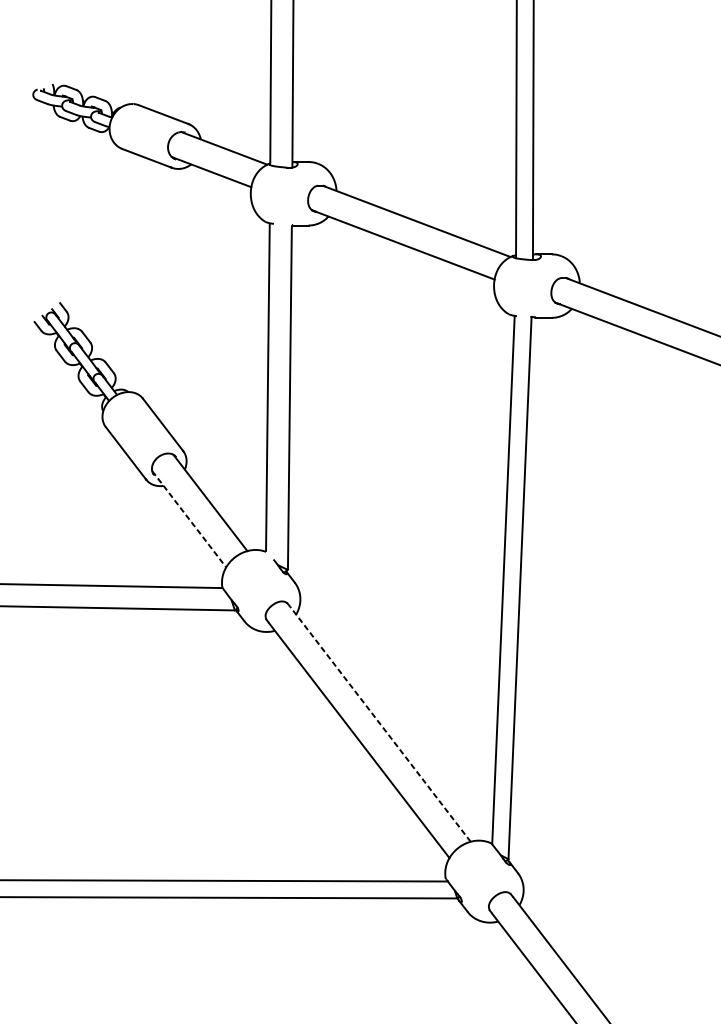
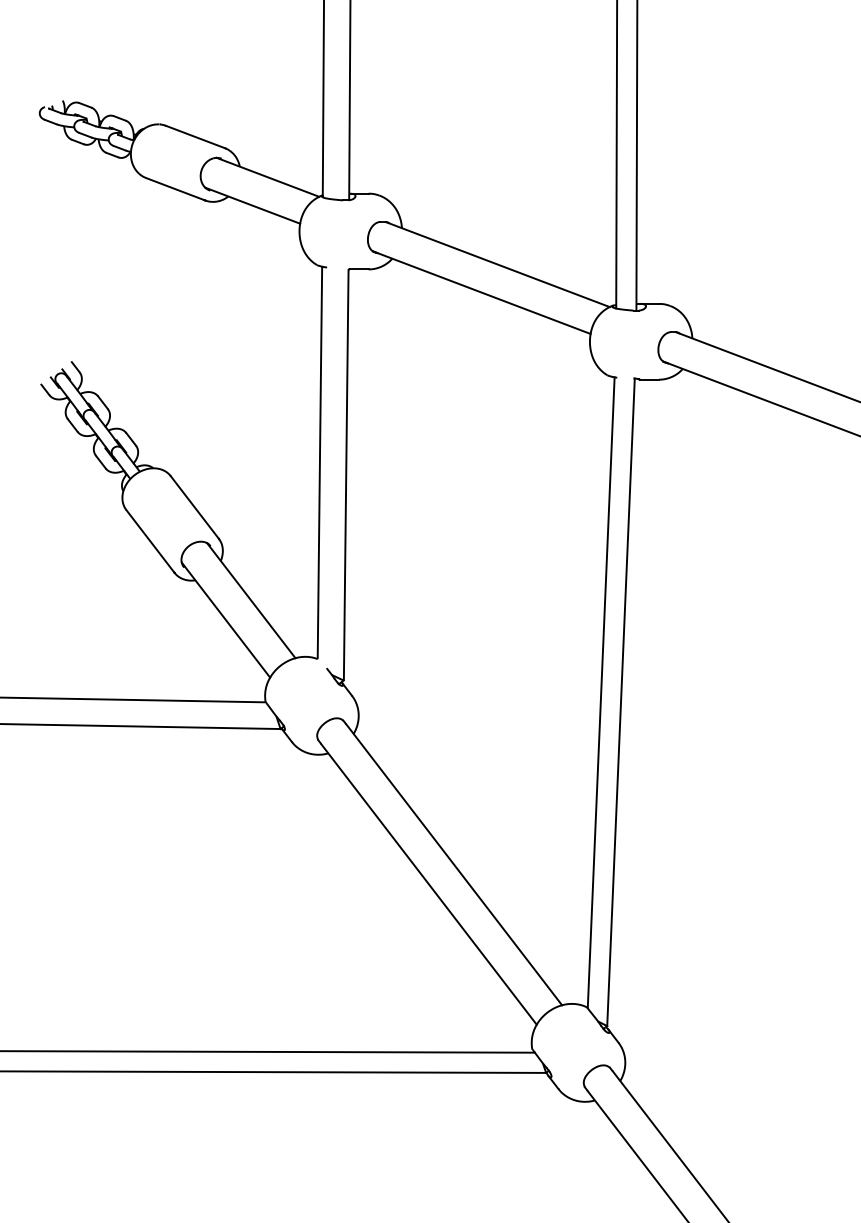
line: (189, 519) -> (226, 620), dashed -> solid
line: (380, 723) -> (454, 864), dashed -> solid

